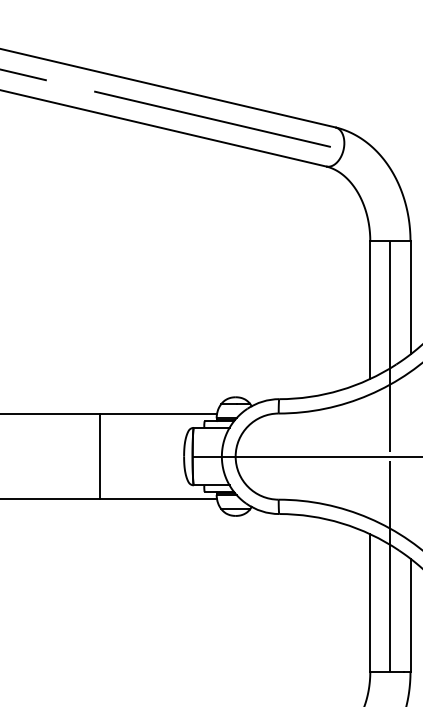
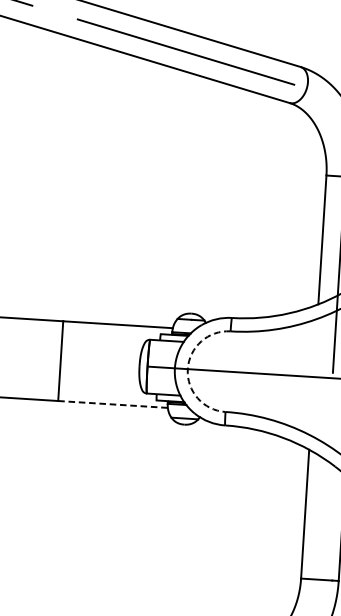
arc: (235, 456) -> (187, 369), solid -> dashed
line: (158, 499) -> (113, 404), solid -> dashed
line: (390, 566) -> (326, 481), removed

